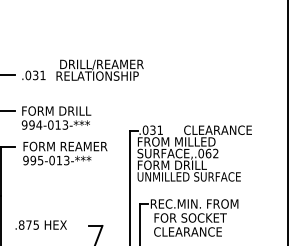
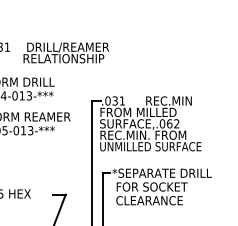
text: (99, 69) -> (65, 52), moved
text: (217, 130) -> (178, 101), CLEARANCE -> REC.MIN
text: (182, 164) -> (144, 134), FORM DRILL -> REC.MIN. FROM
text: (200, 203) -> (161, 172), REC.MIN. FROM -> *SEPARATE DRILL

